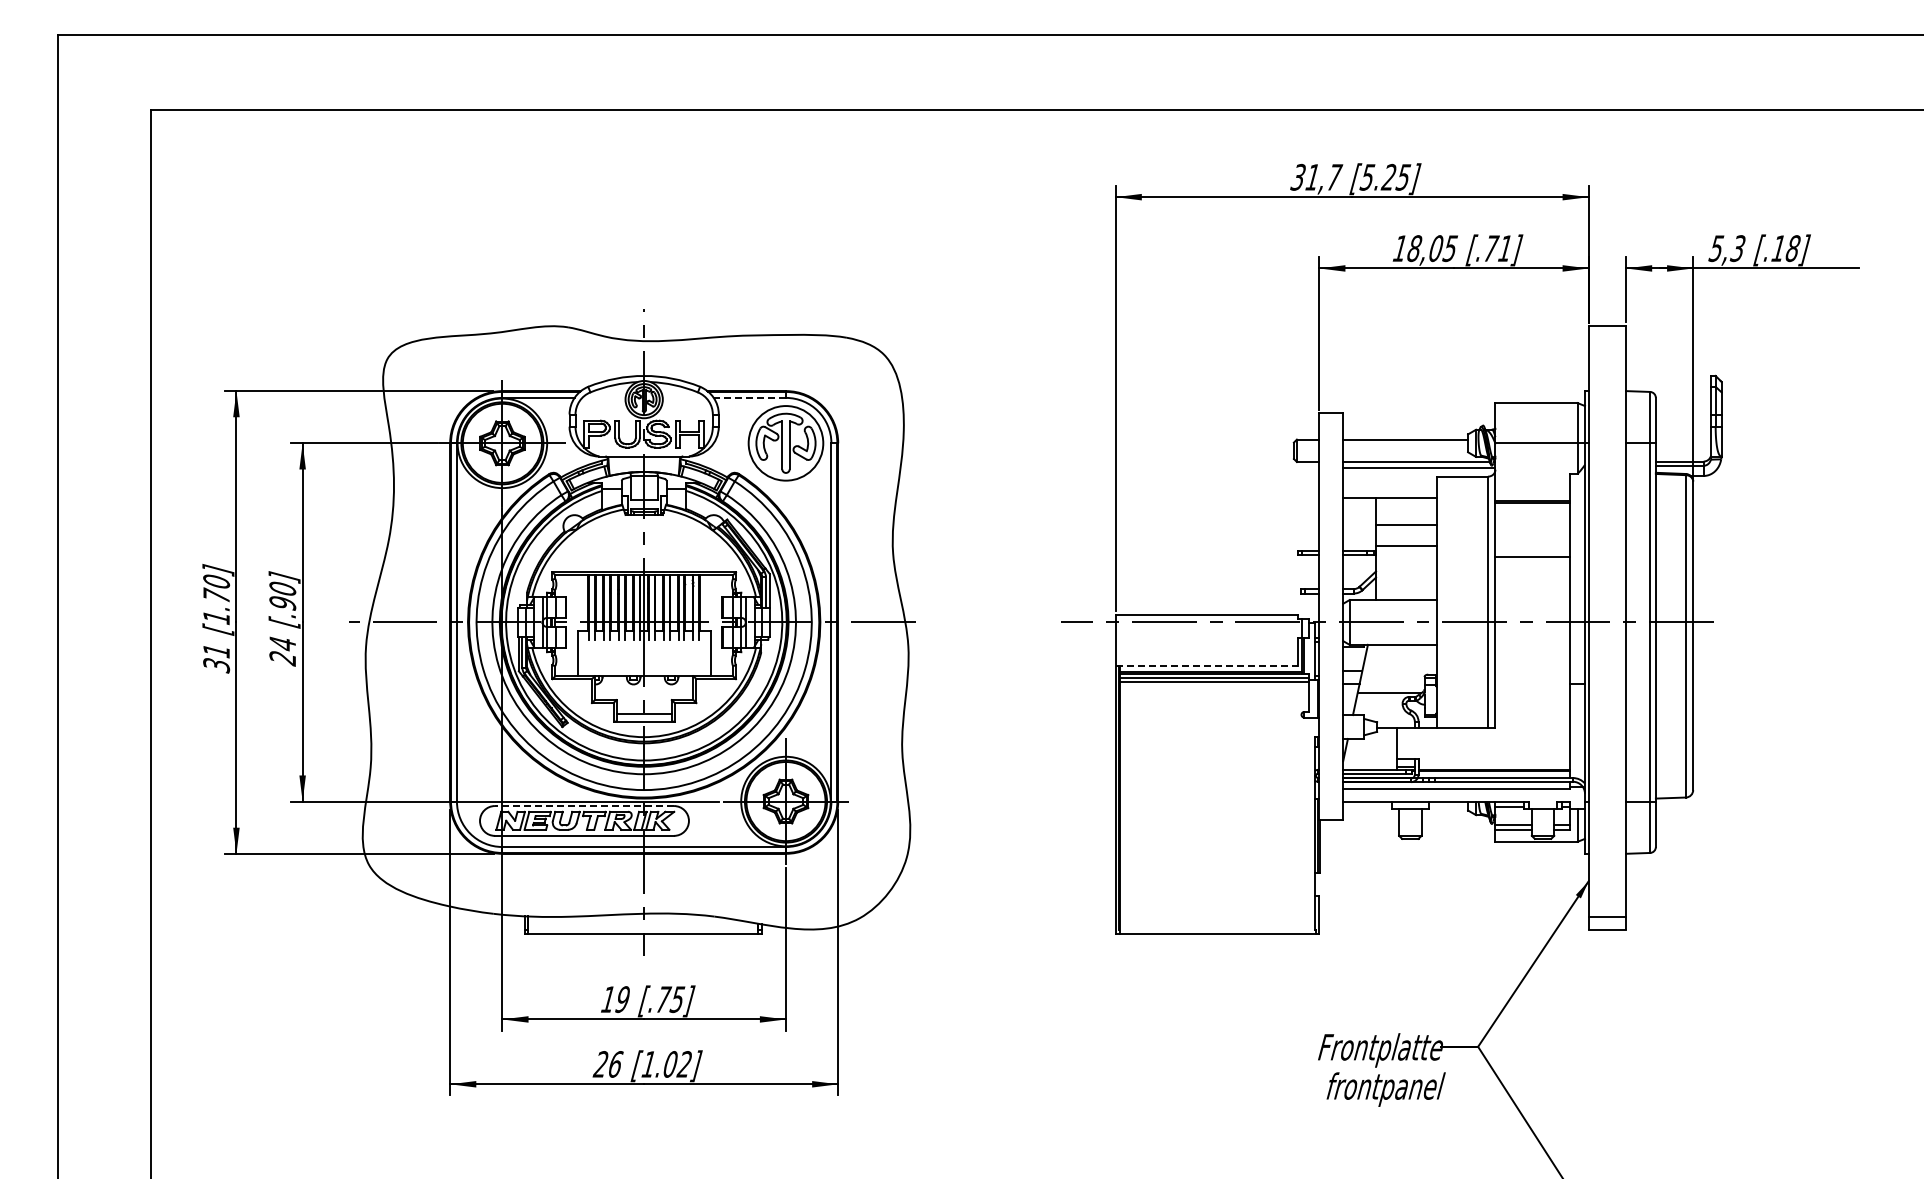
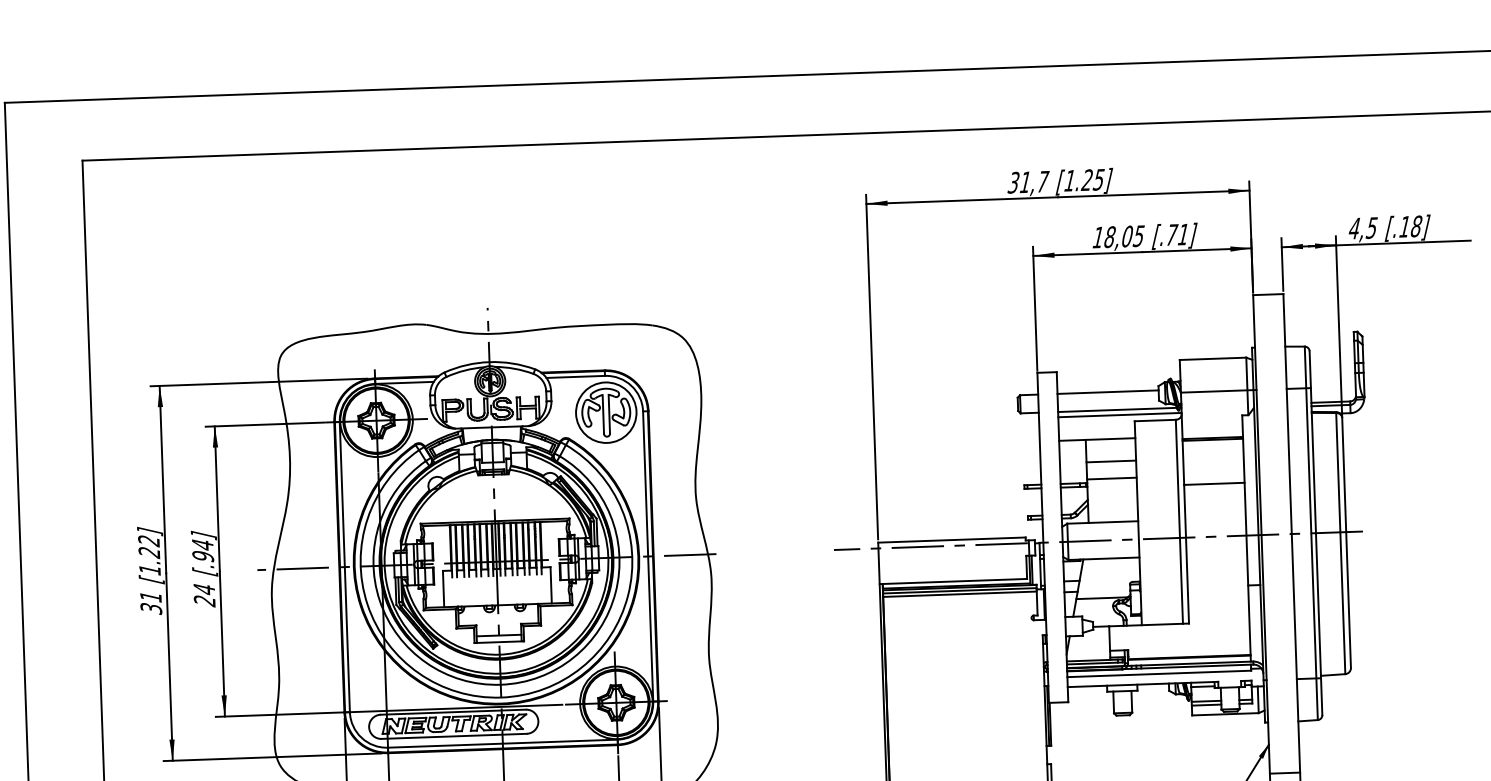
text: (1367, 177) -> (1069, 180), [5.25] -> [1.25]
text: (1726, 248) -> (1362, 228), 5,3 -> 4,5
line: (749, 397) -> (575, 376), dashed -> solid
text: (282, 588) -> (202, 544), [.90] -> [.94]
text: (216, 589) -> (149, 547), [1.70] -> [1.22]
line: (1206, 666) -> (953, 581), dashed -> solid
line: (584, 806) -> (453, 712), dashed -> solid

